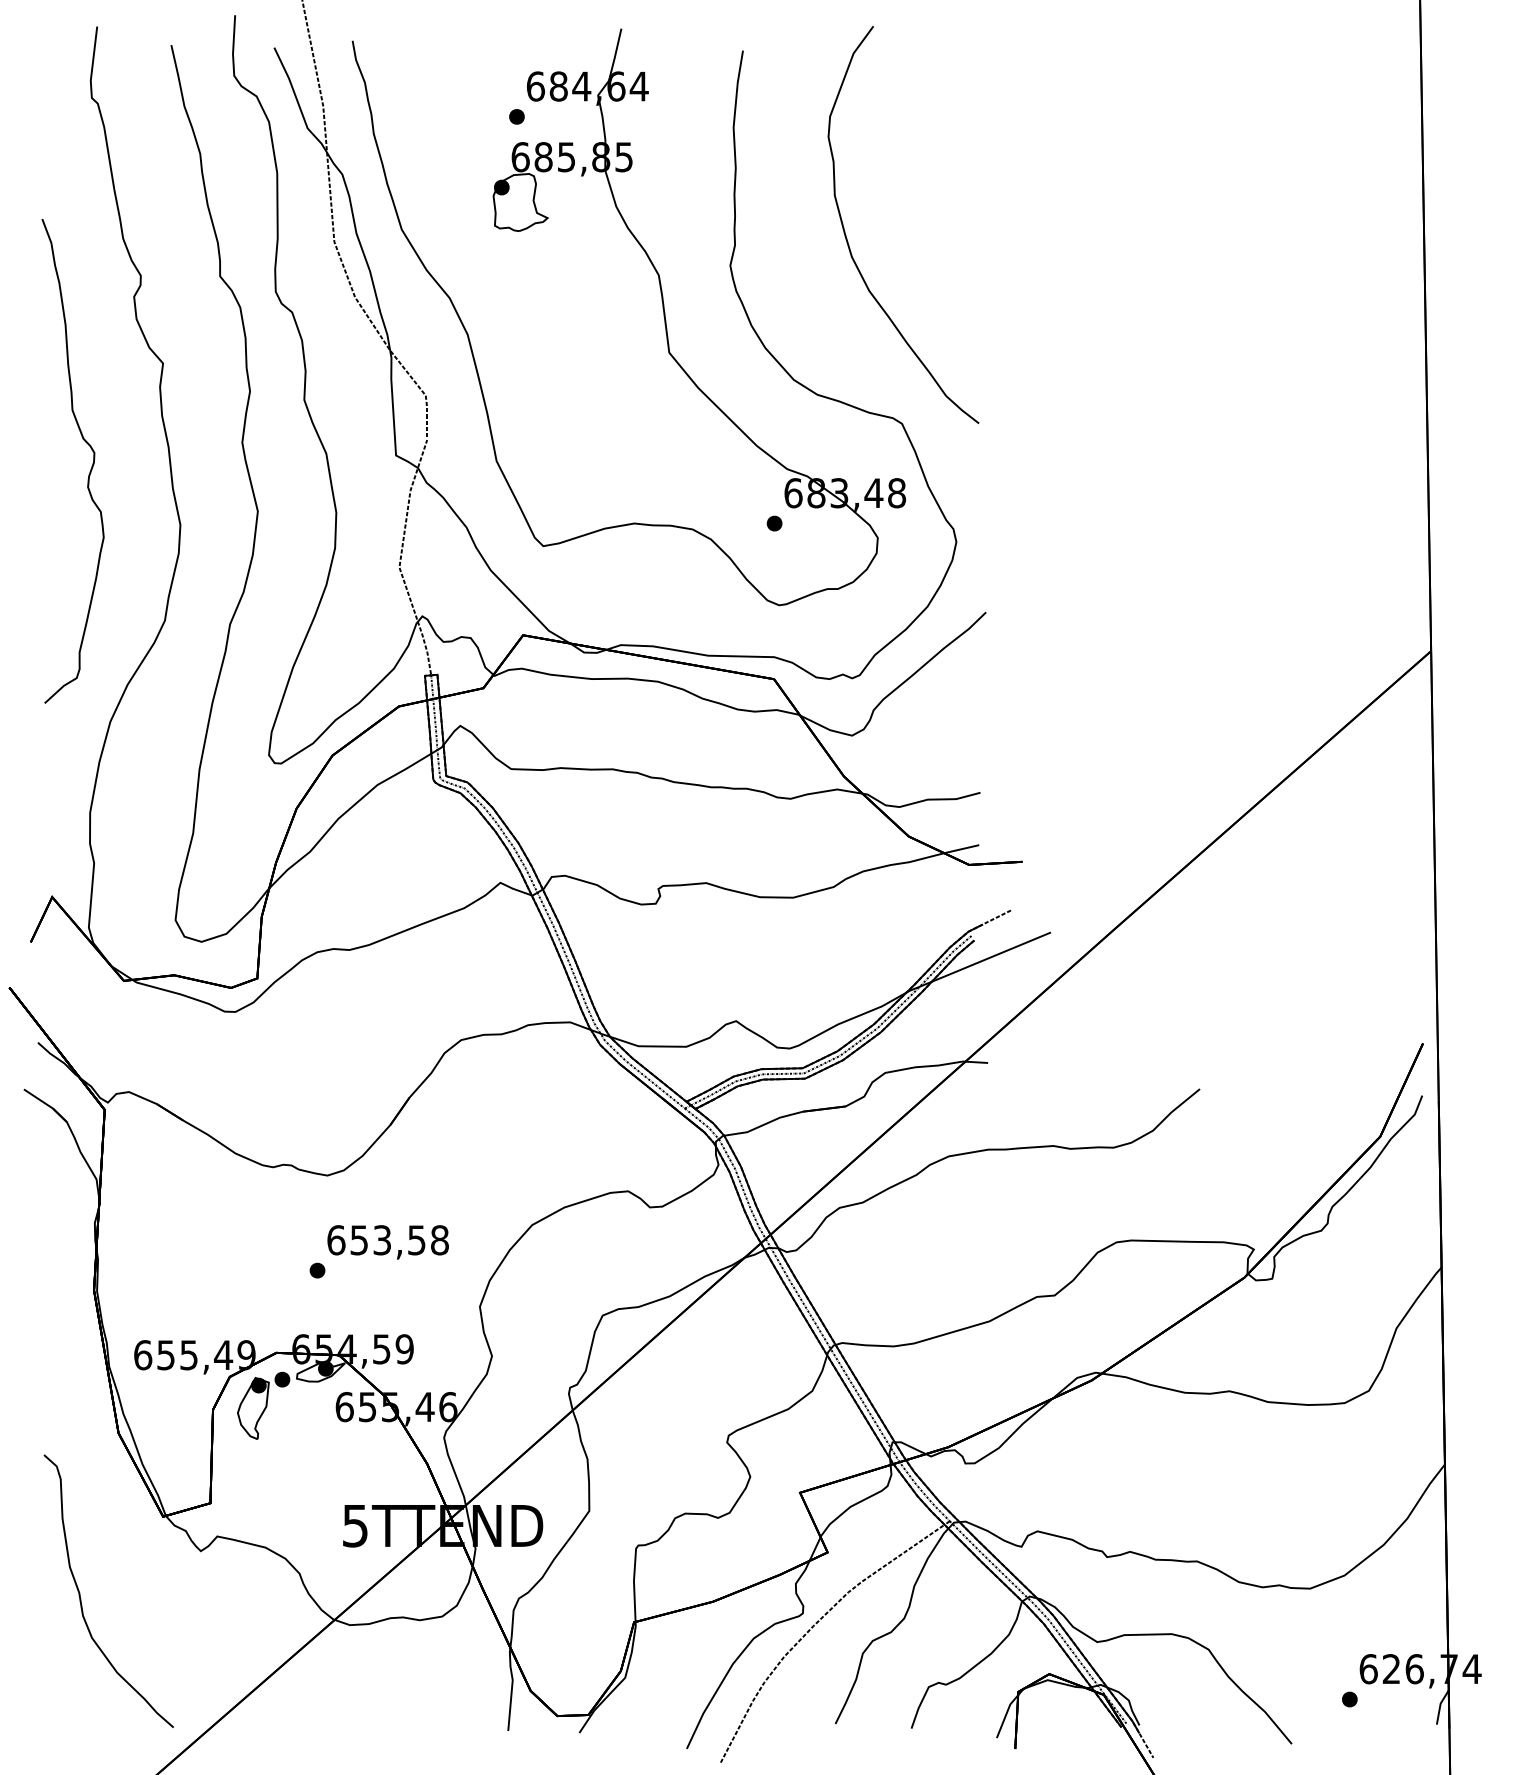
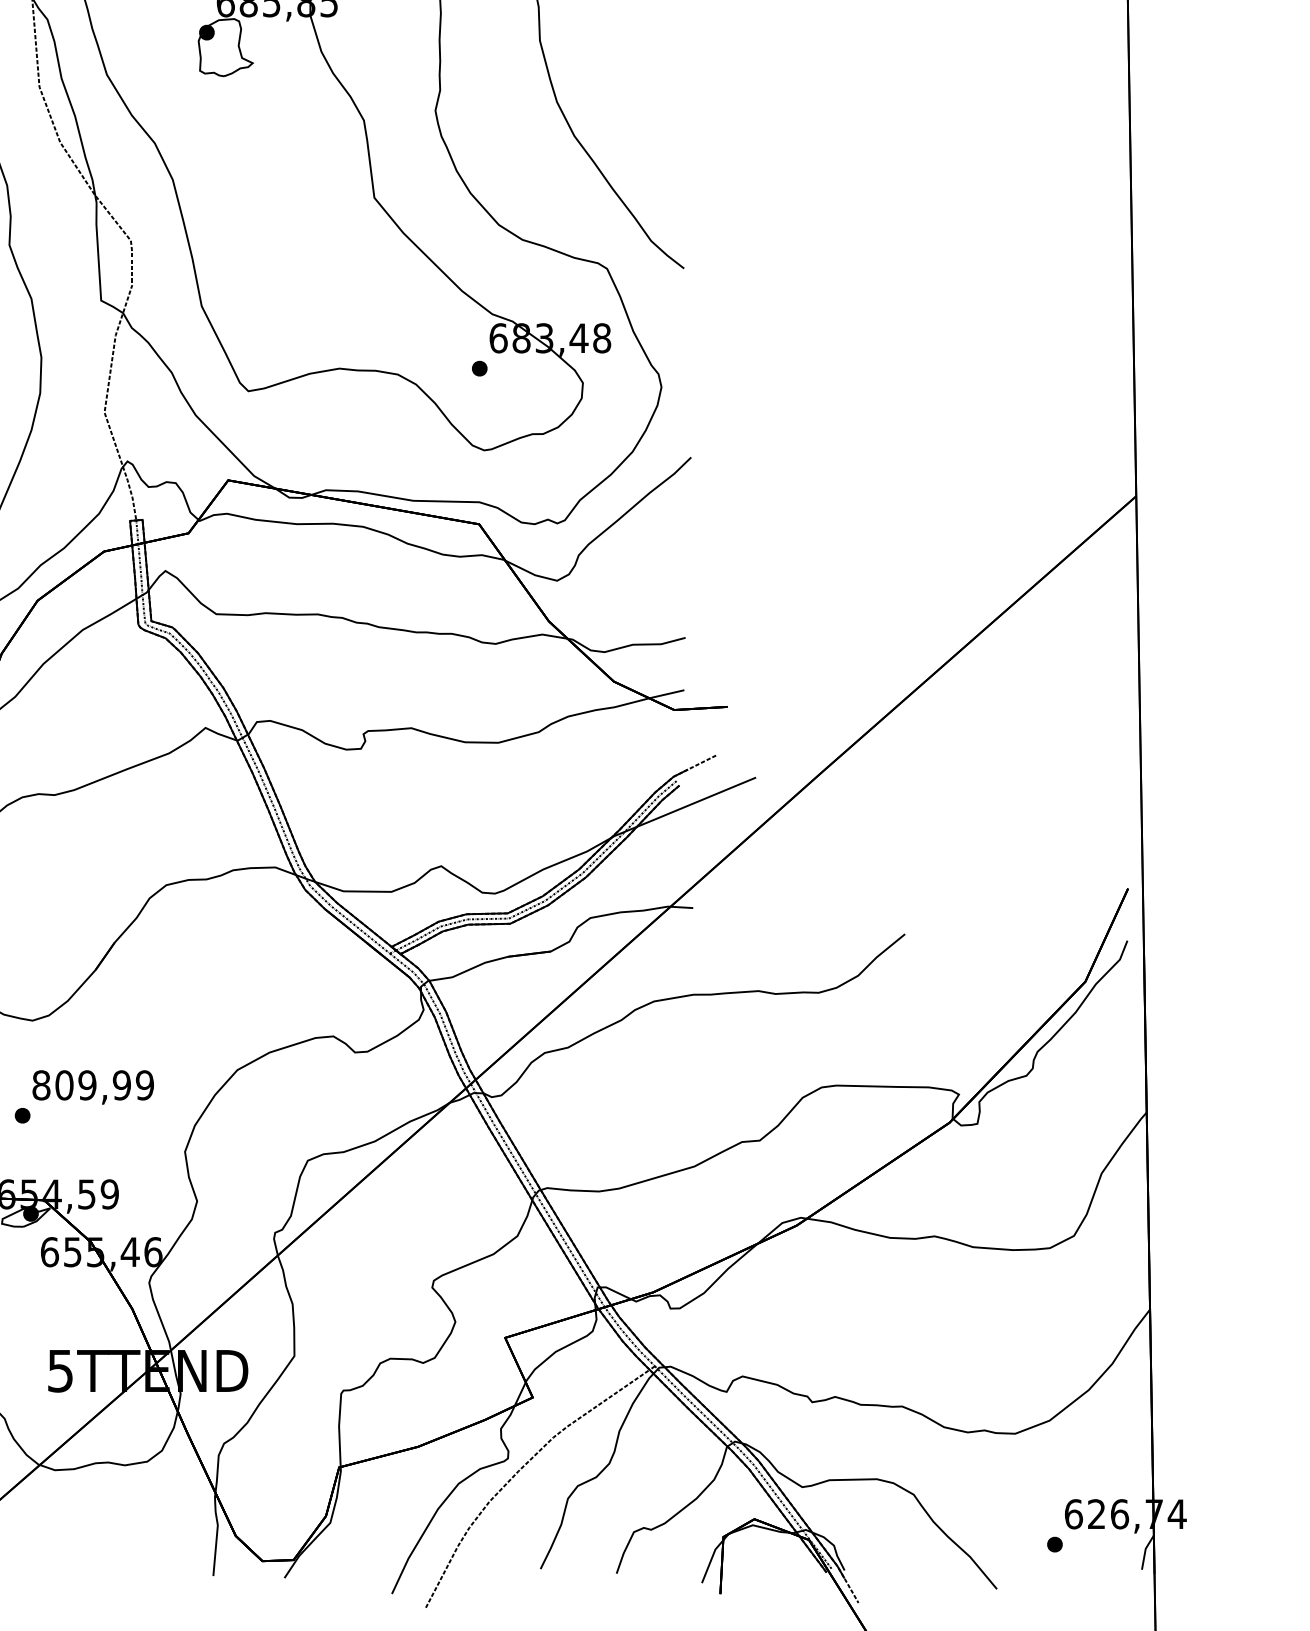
text: (387, 1240) -> (92, 1085), 653,58 -> 809,99

